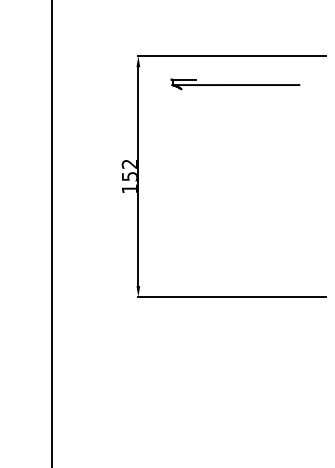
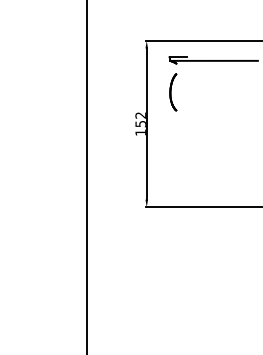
part: (177, 130) -> (173, 92), added

